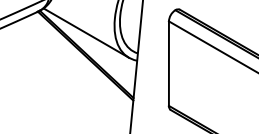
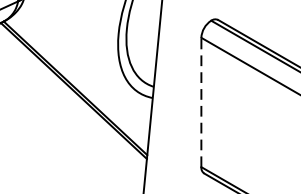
line: (86, 32) -> (75, 54), removed
line: (168, 63) -> (200, 102), solid -> dashed

